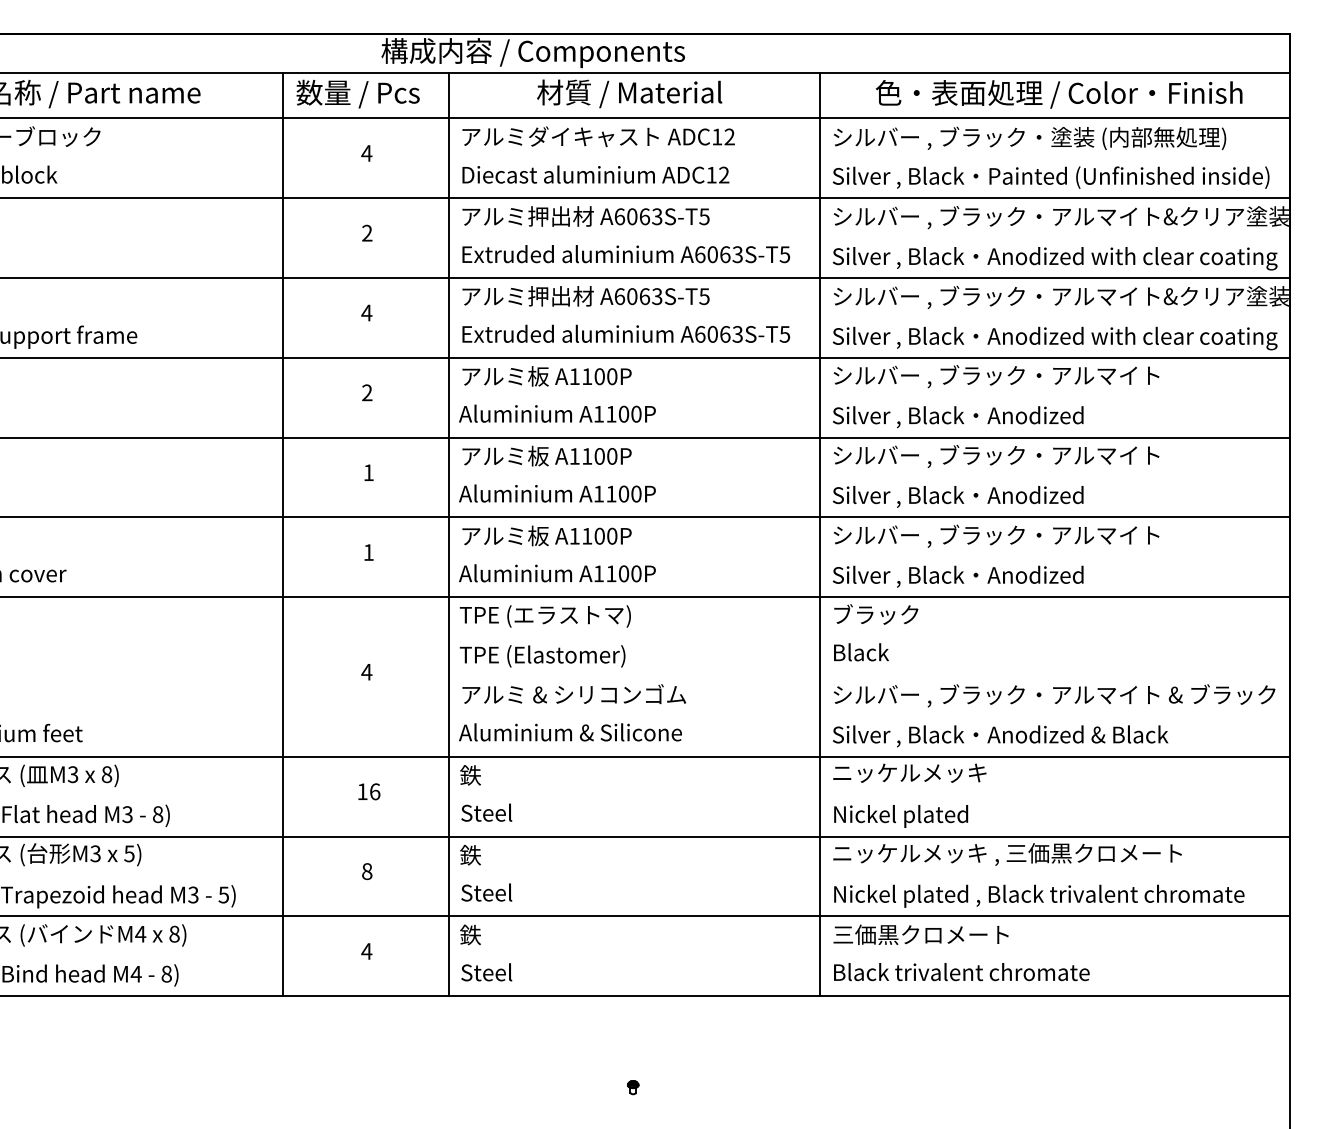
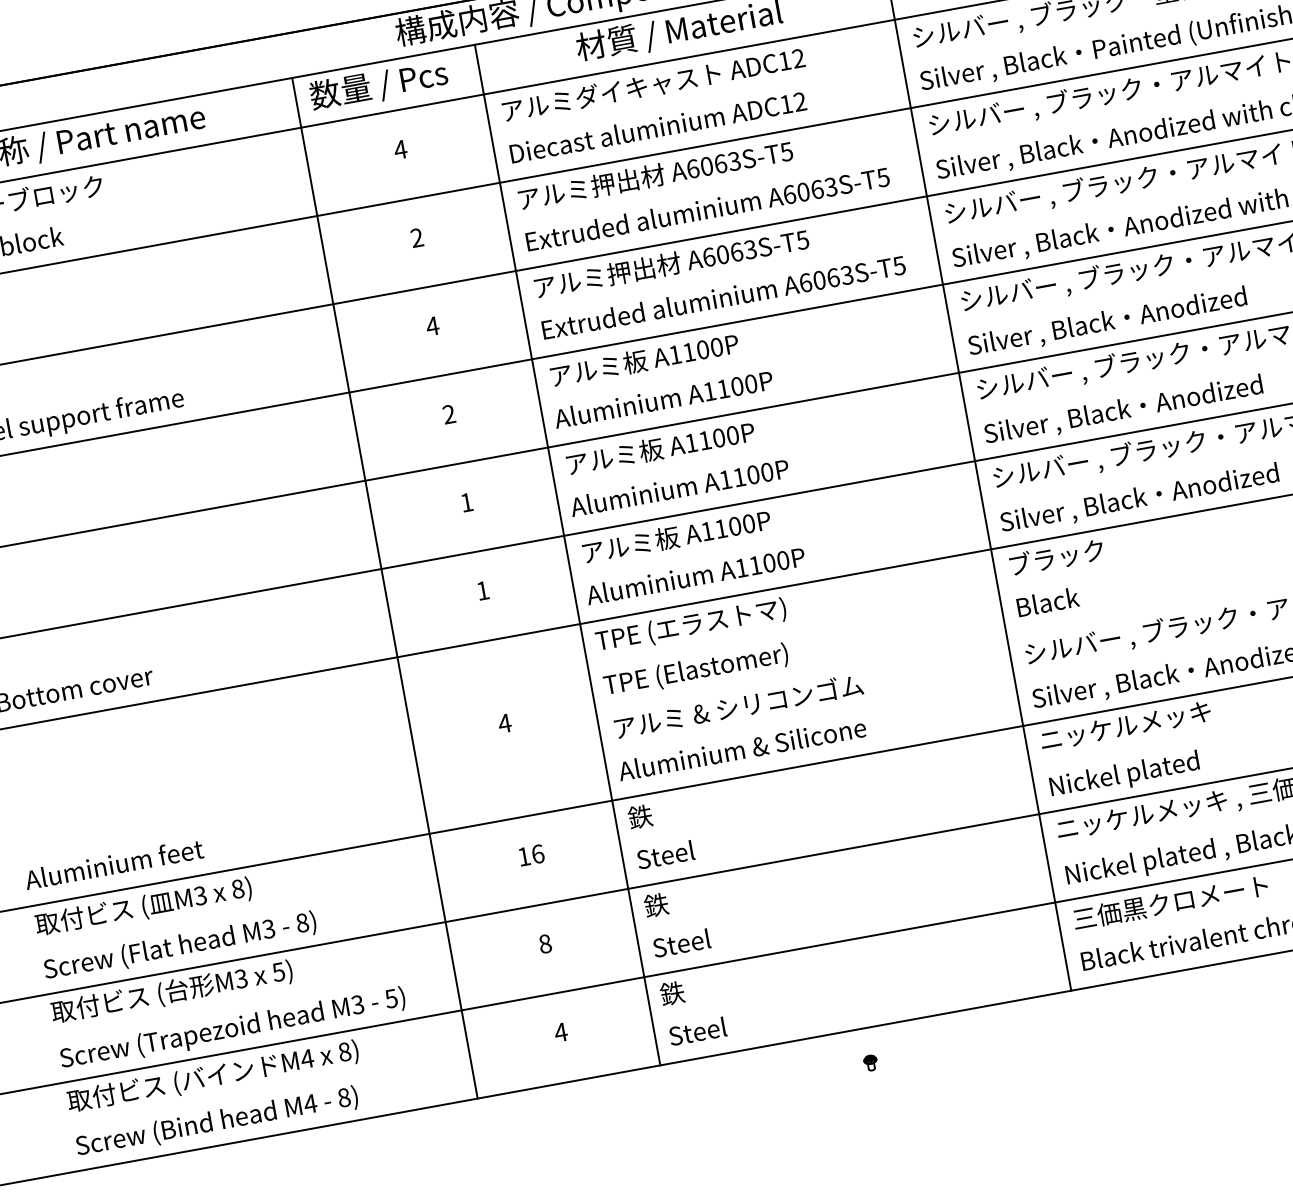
part: (633, 1087) -> (871, 1062), moved

